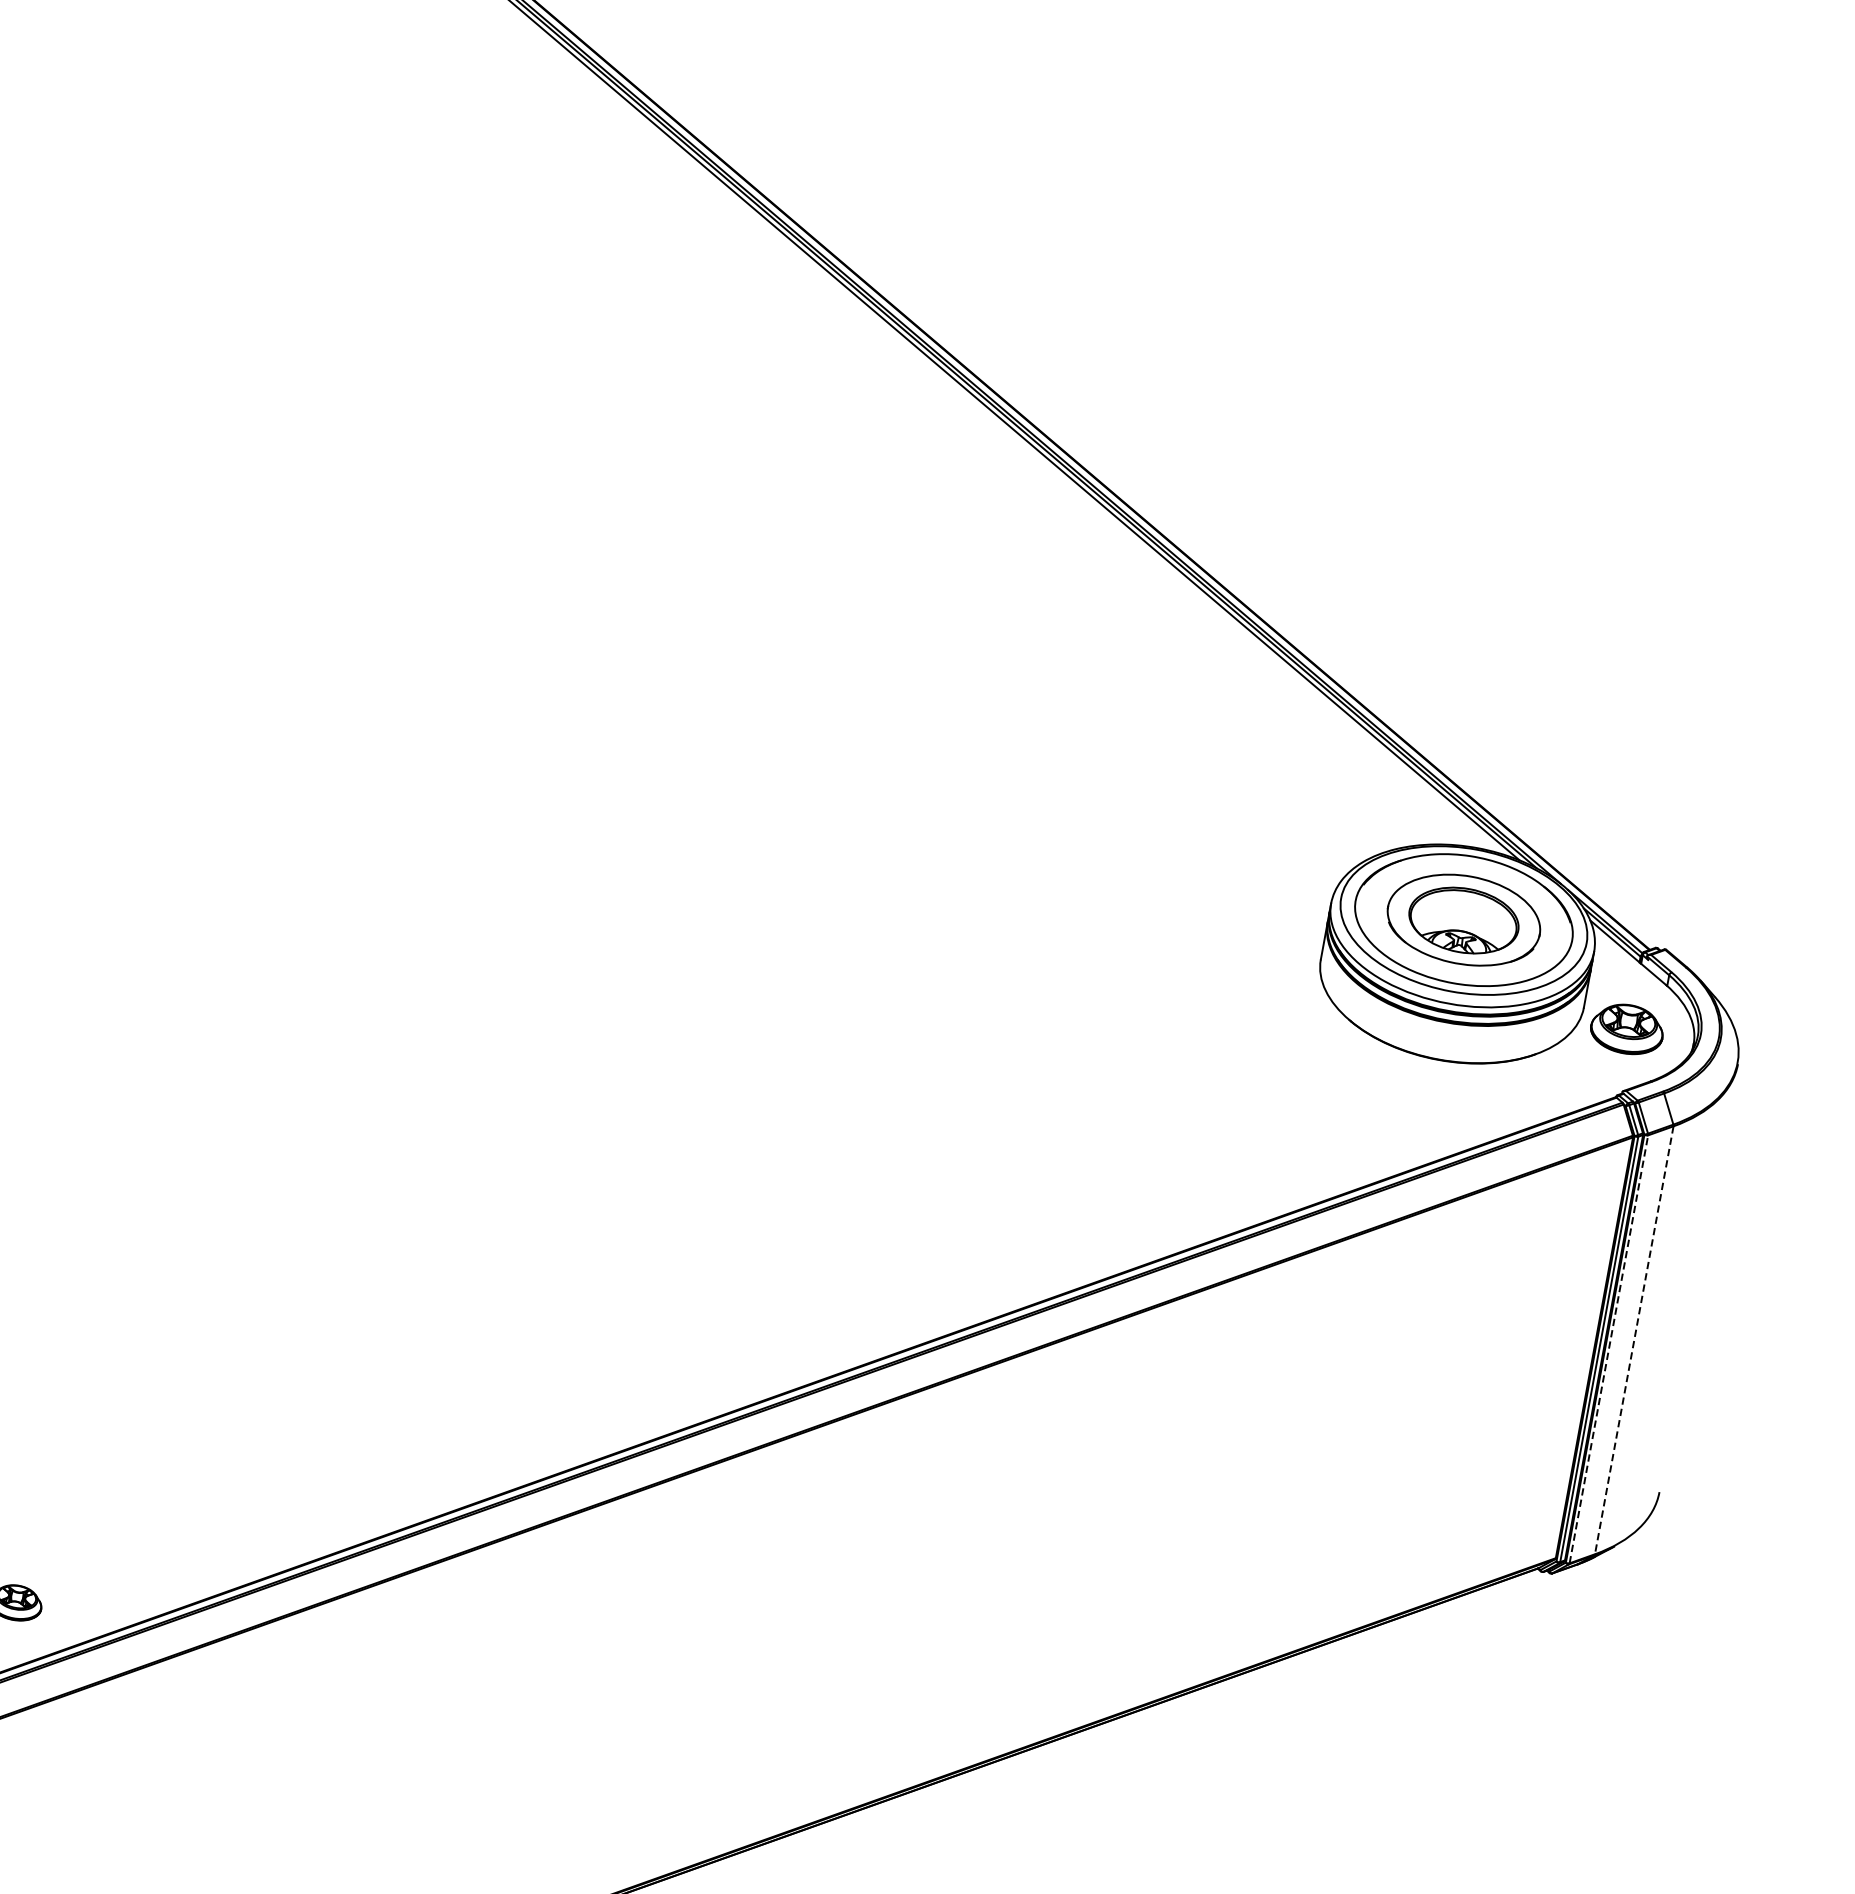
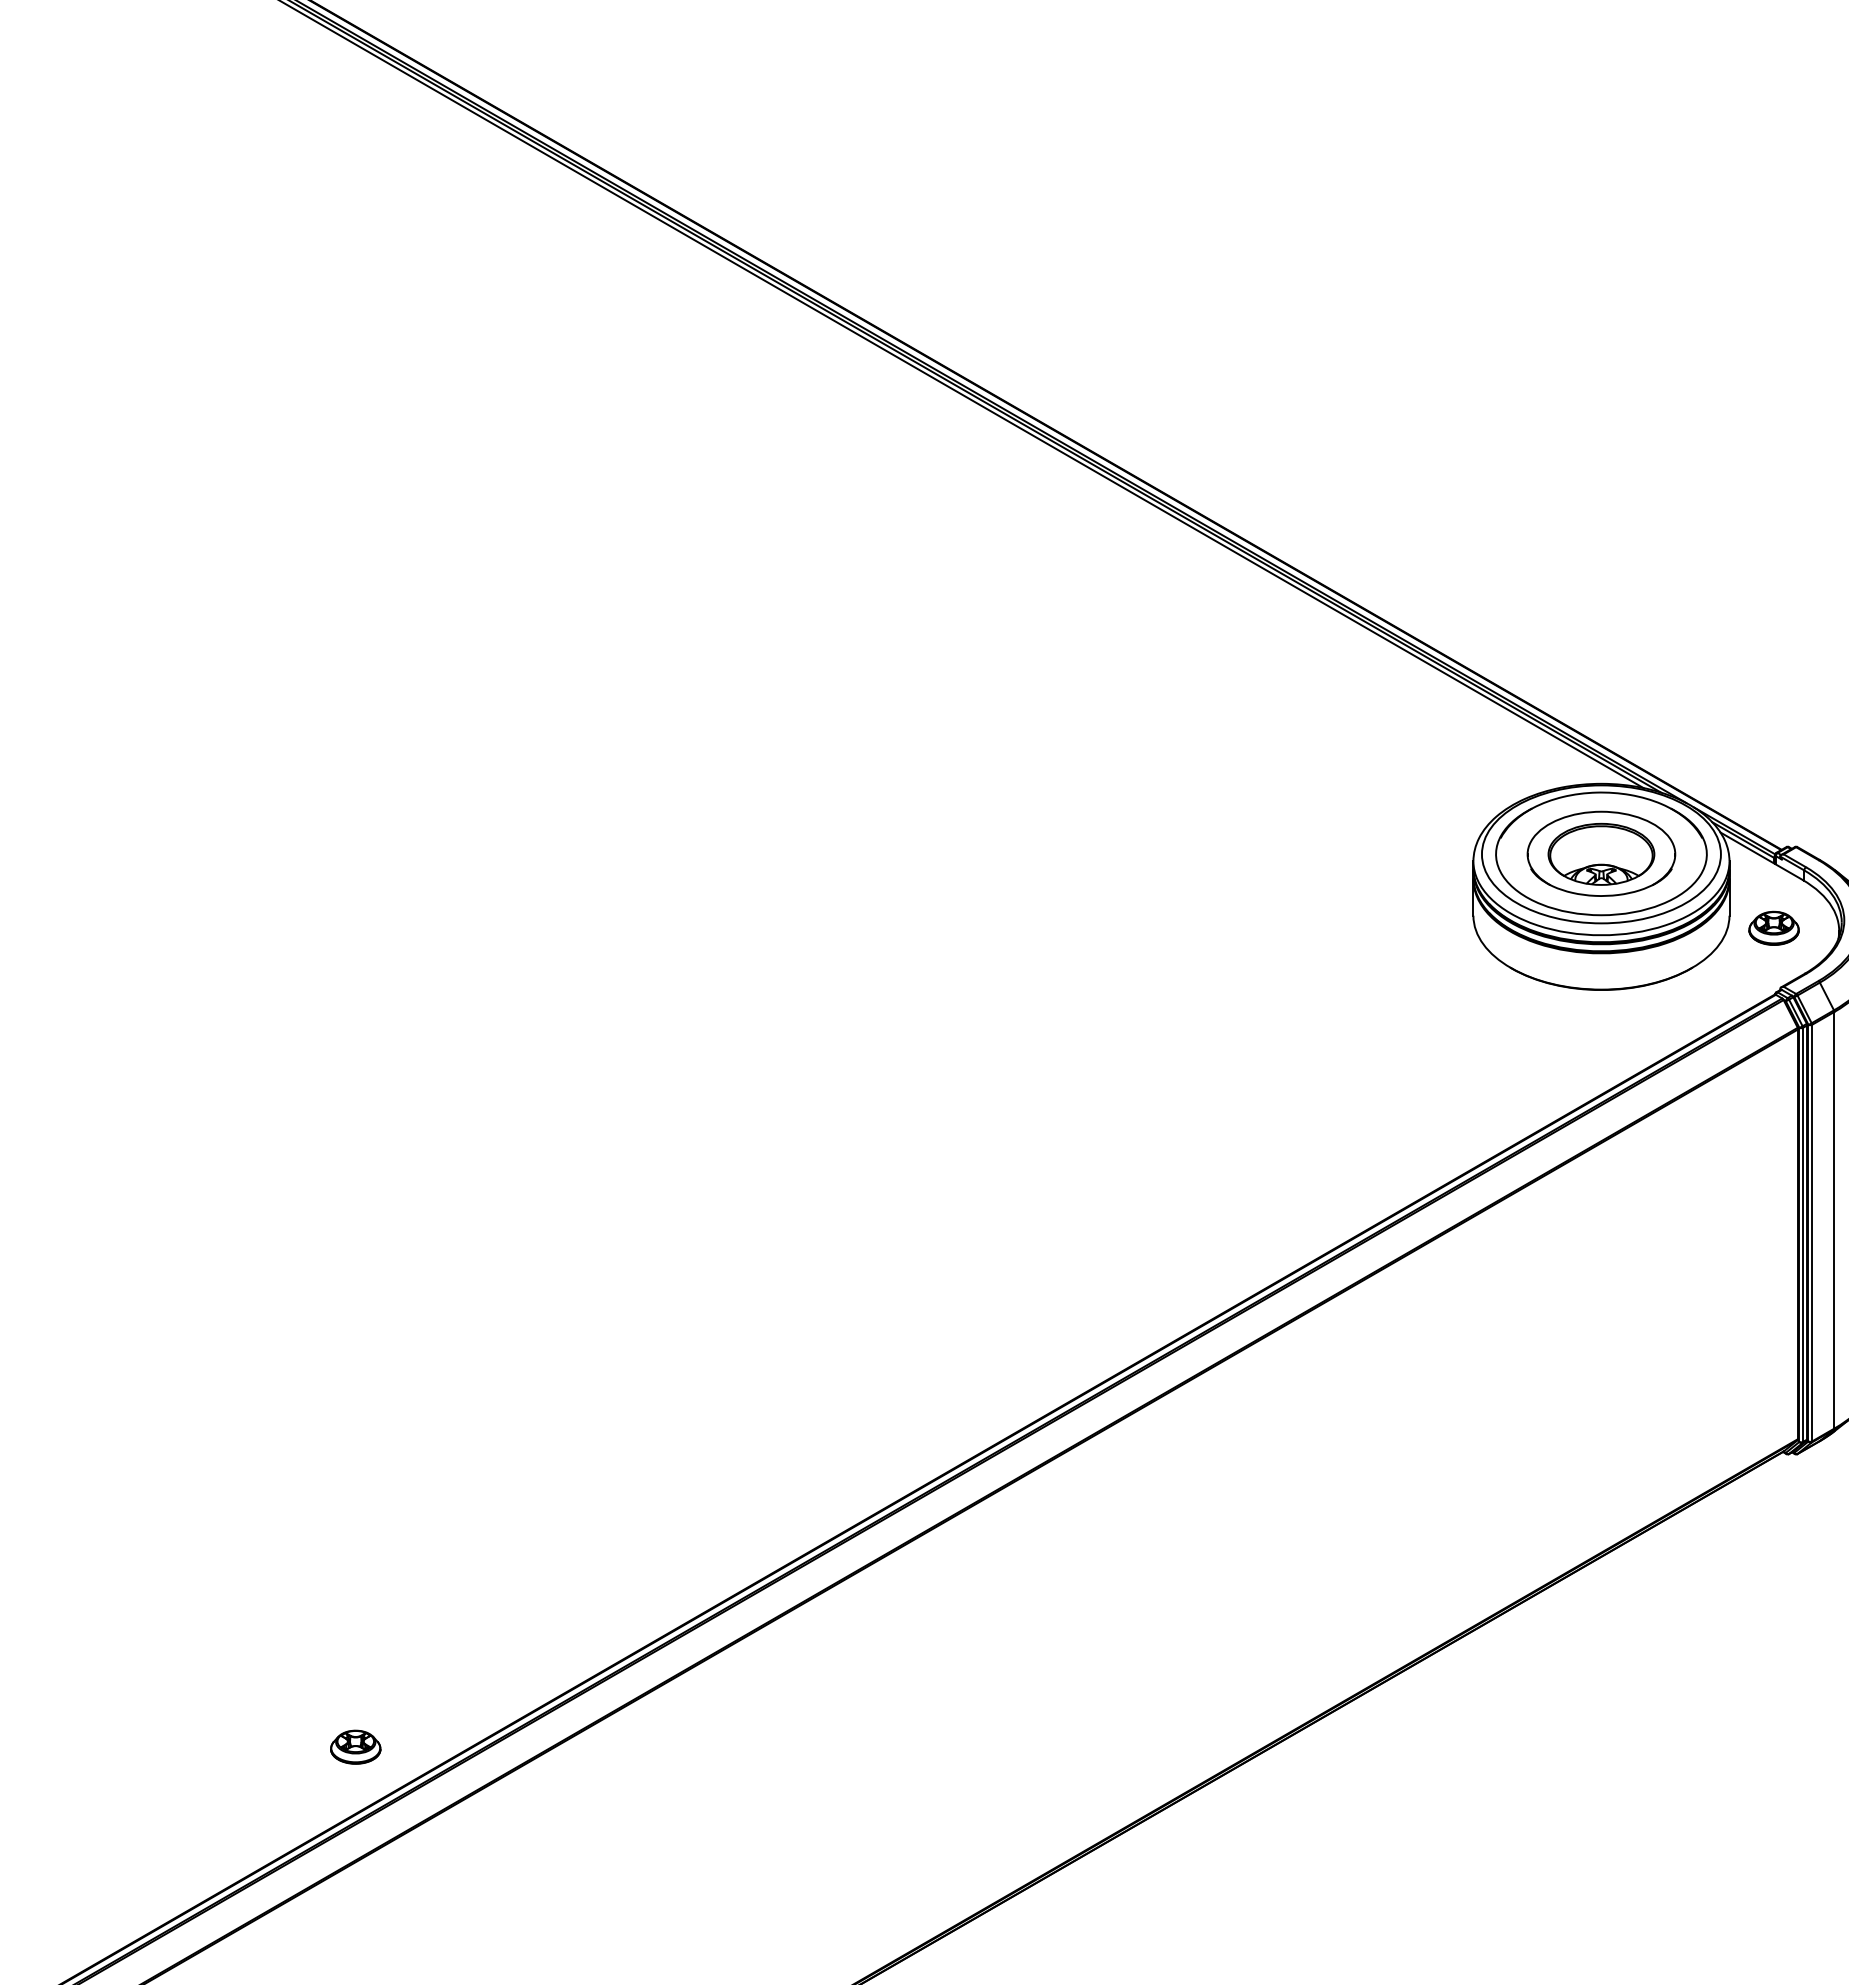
part: (1626, 1028) -> (1773, 927), size x0.71
line: (1634, 1340) -> (1834, 1220), dashed -> solid
line: (1609, 1348) -> (1812, 1232), dashed -> solid

